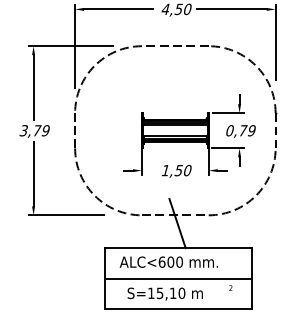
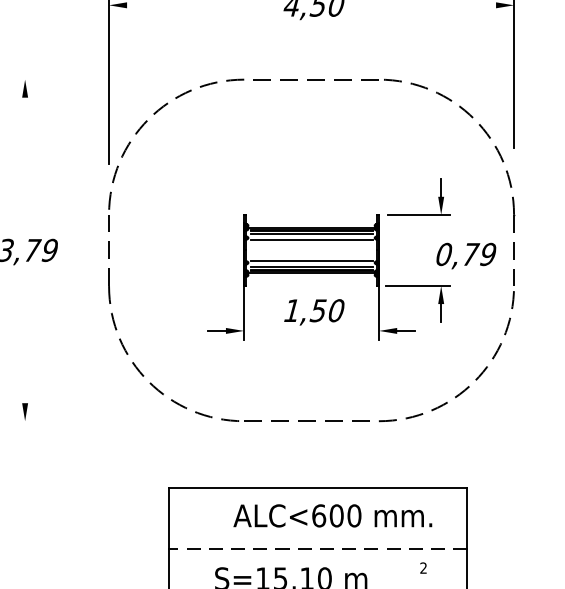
line: (118, 9) -> (196, 5), removed
line: (231, 9) -> (424, 5), removed
line: (70, 46) -> (99, 80), removed
line: (33, 87) -> (24, 163), removed
text: (240, 131) -> (465, 255), moved
text: (176, 170) -> (313, 310), moved
line: (33, 173) -> (24, 336), removed
line: (66, 215) -> (91, 421), removed
line: (177, 223) -> (315, 437), removed
text: (168, 261) -> (331, 514), moved
line: (178, 278) -> (317, 548), solid -> dashed

